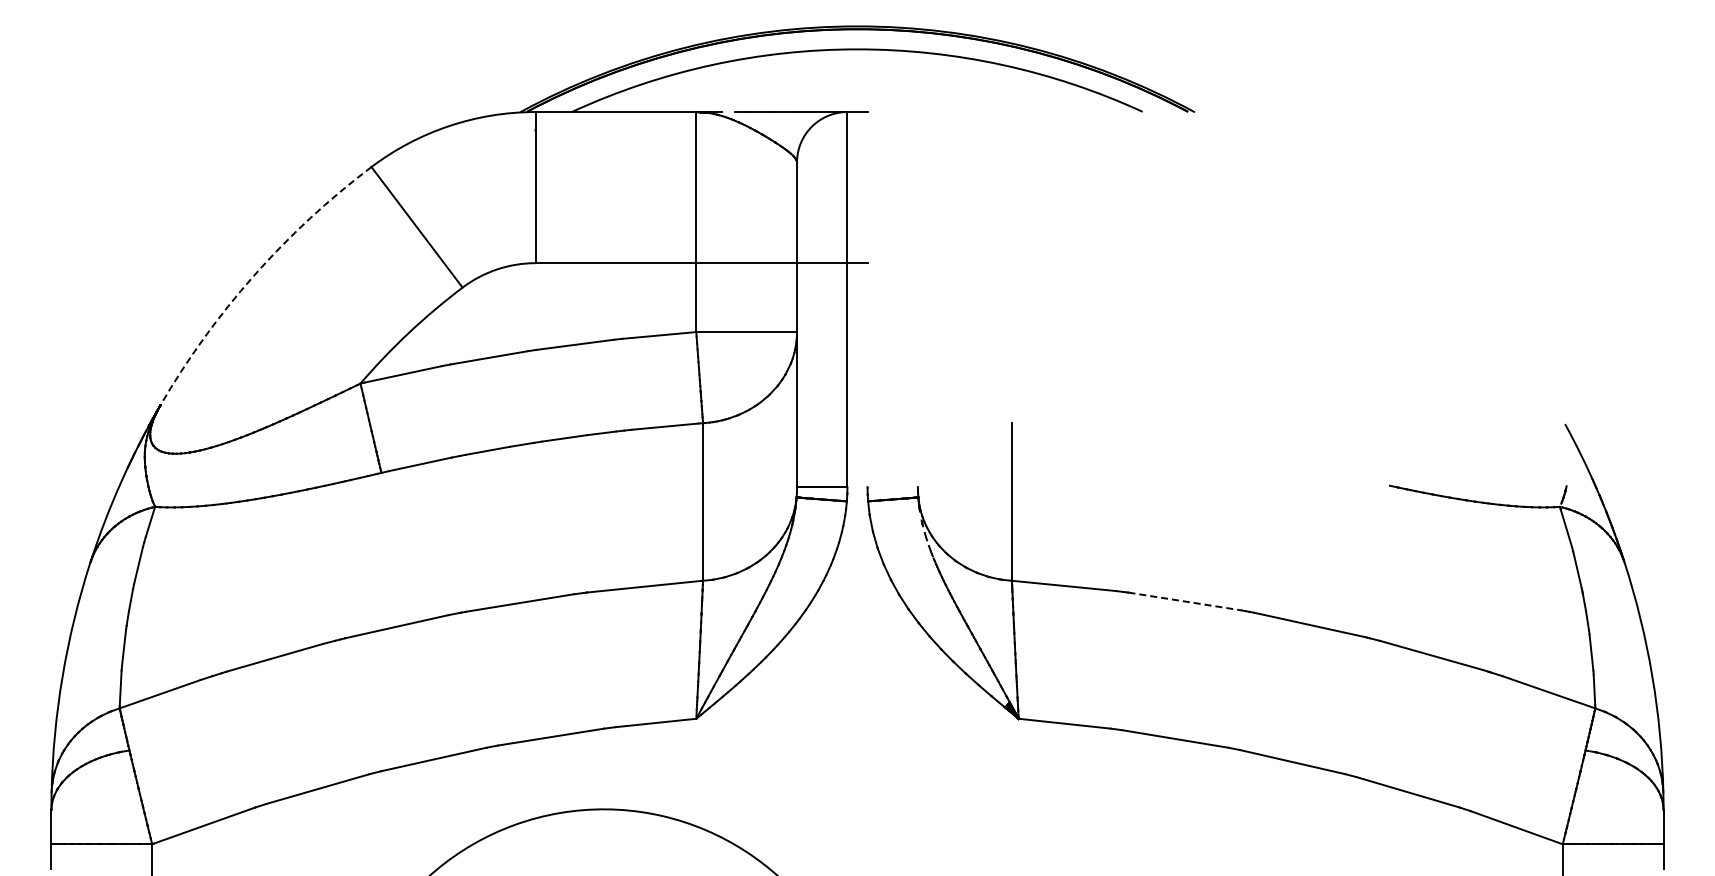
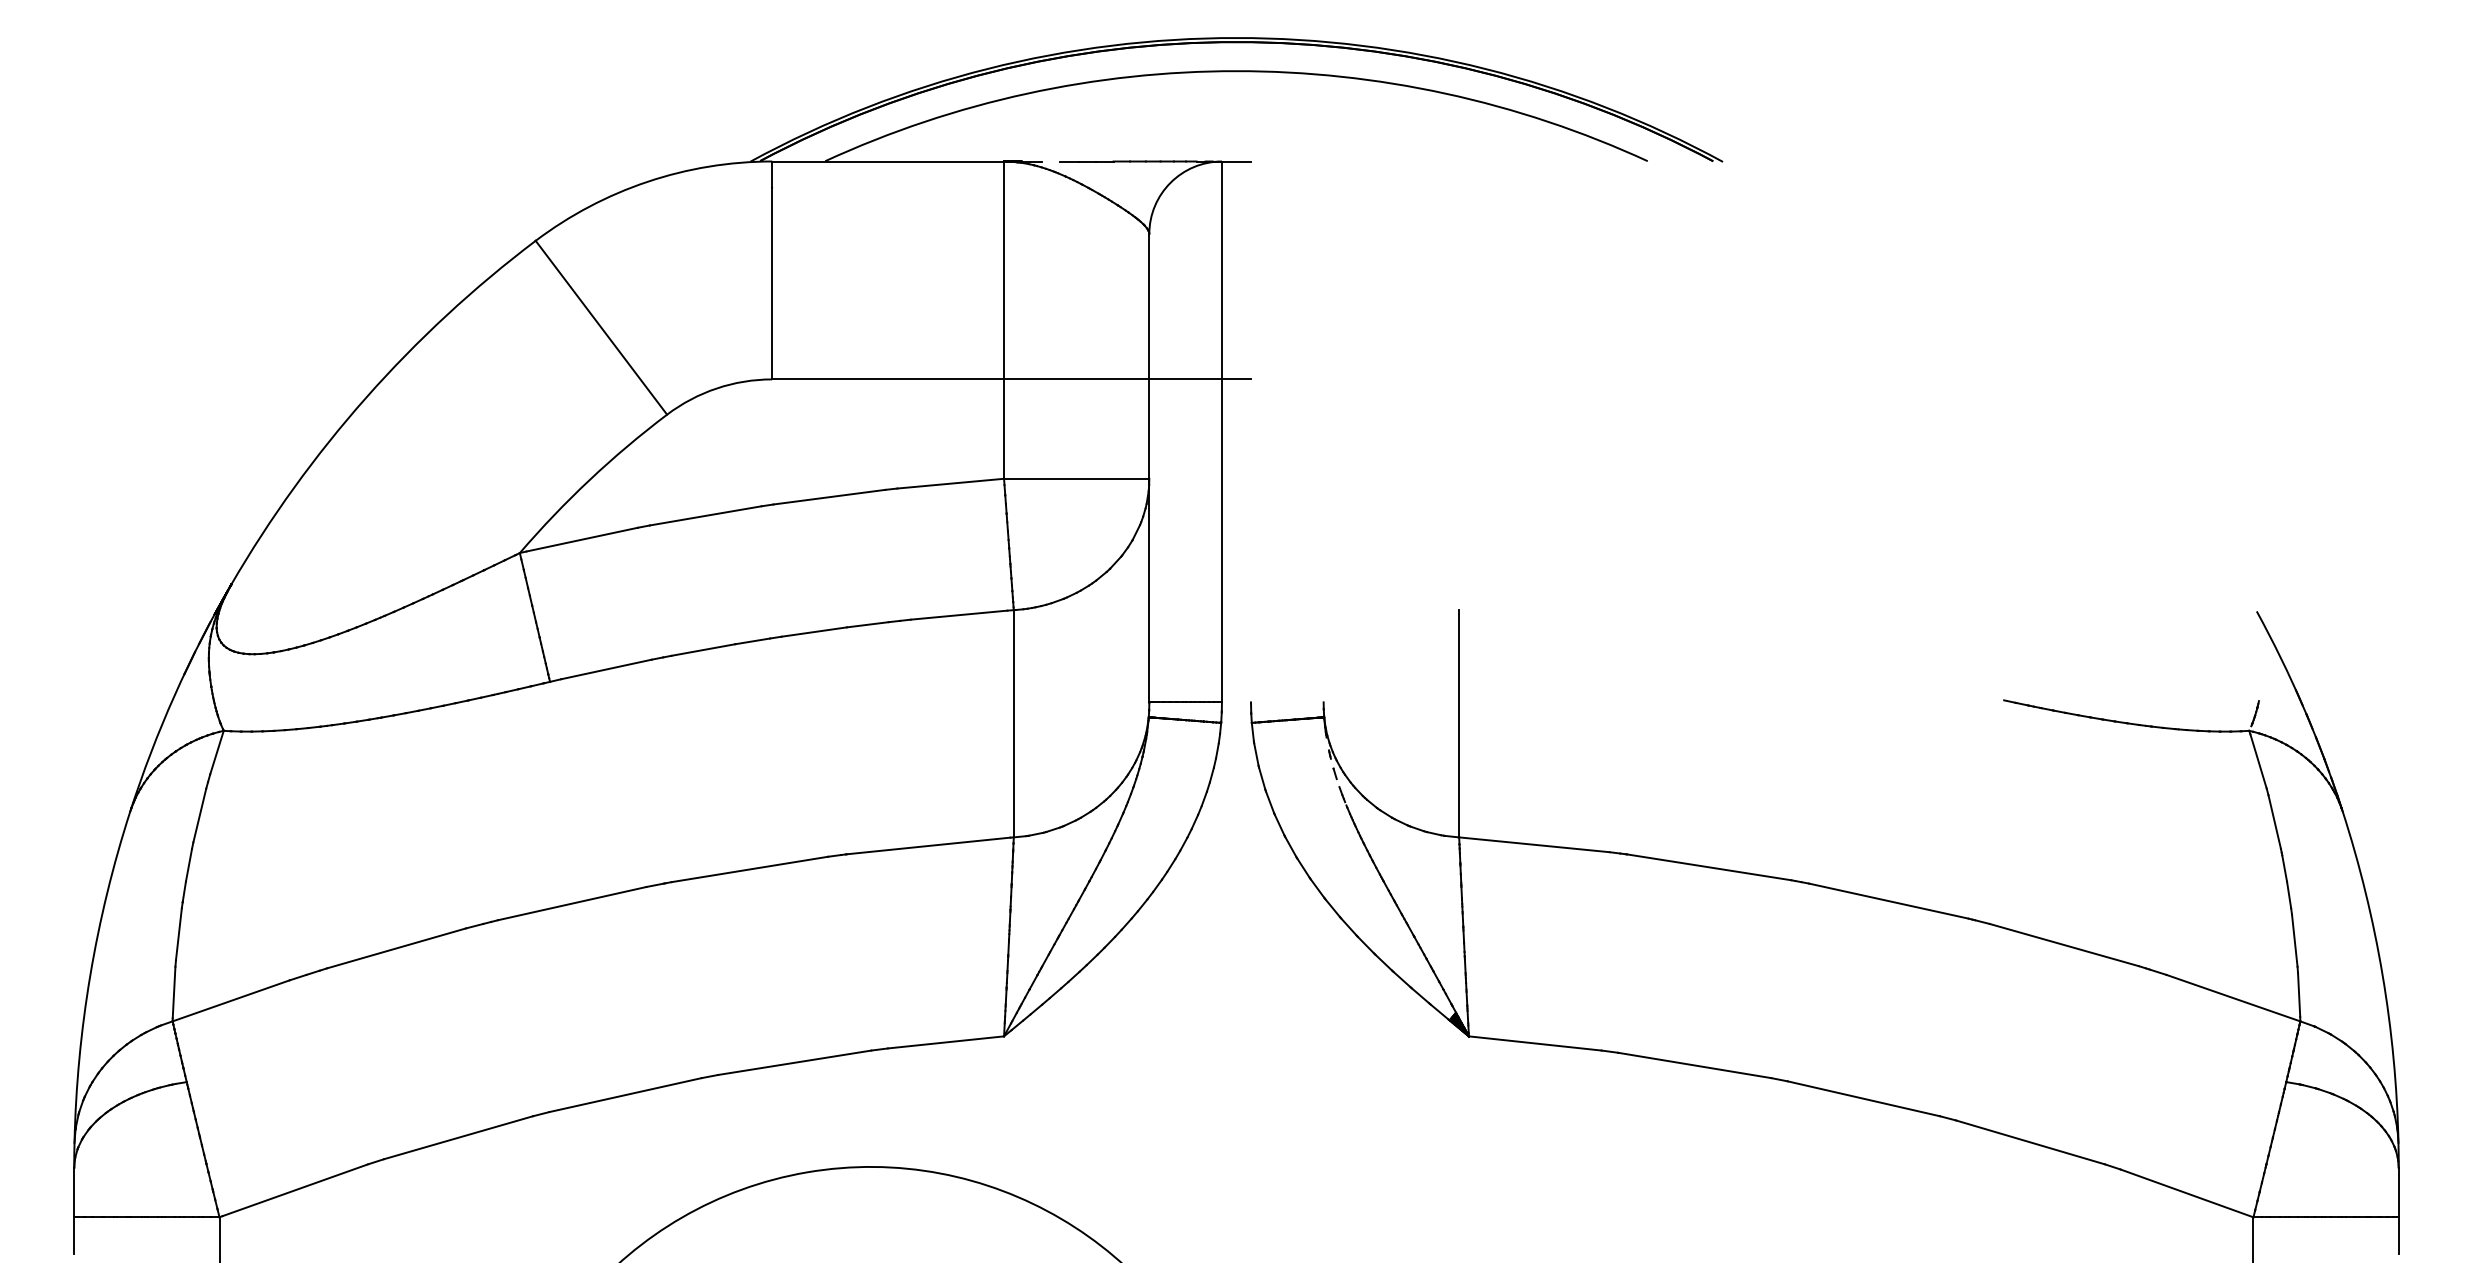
arc: (254, 275) -> (367, 397), dashed -> solid
line: (1185, 601) -> (1709, 867), dashed -> solid

